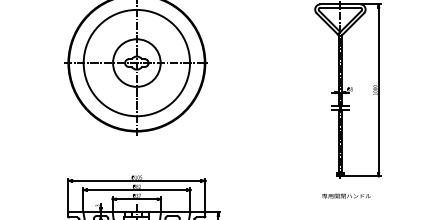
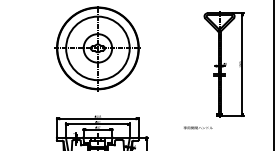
text: (346, 195) -> (198, 127), moved

